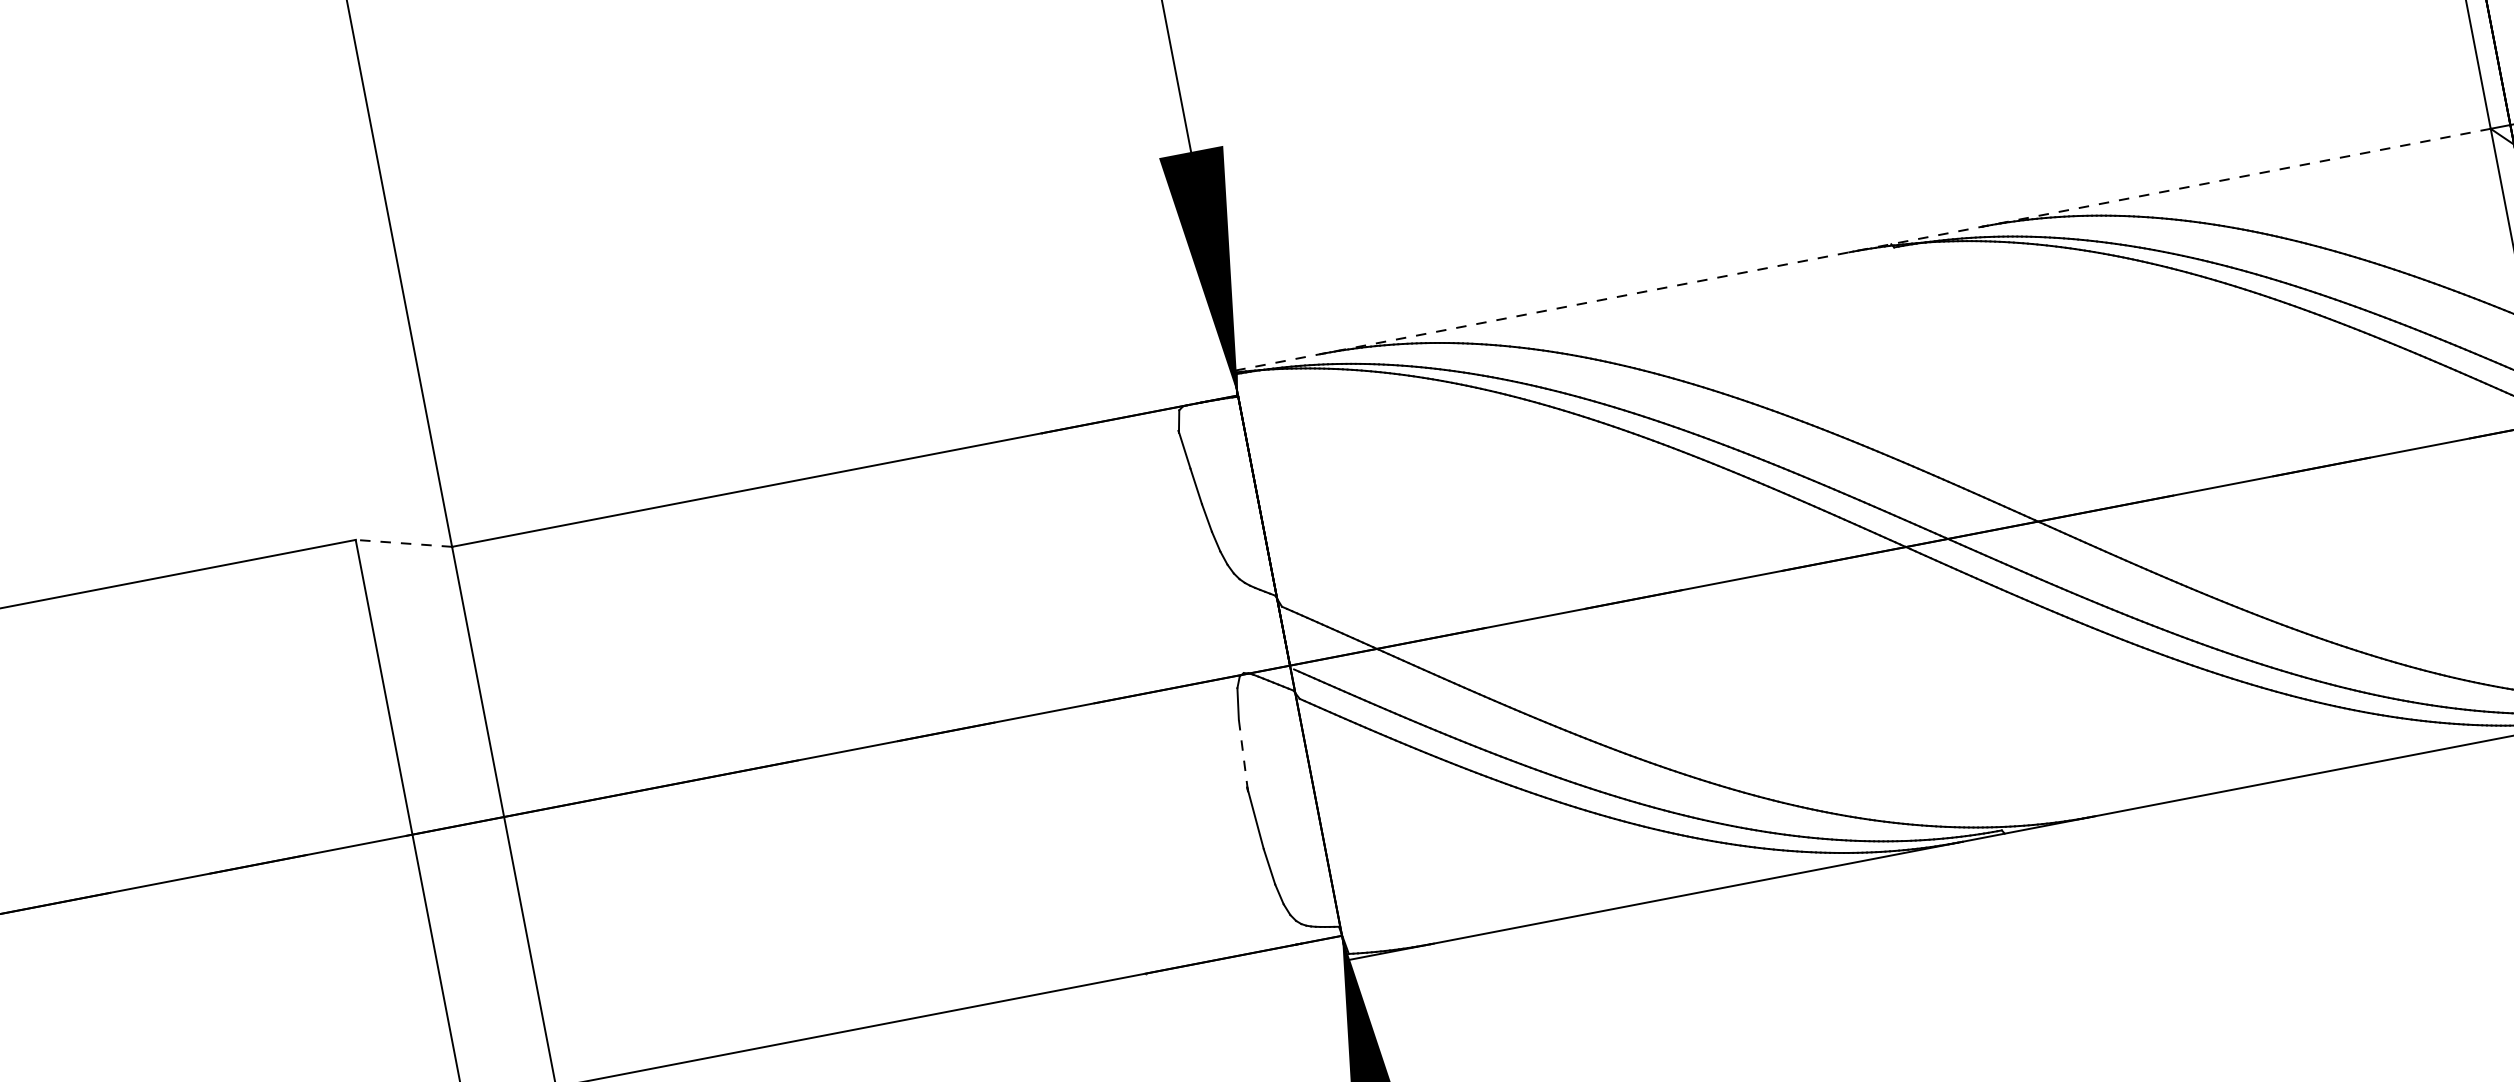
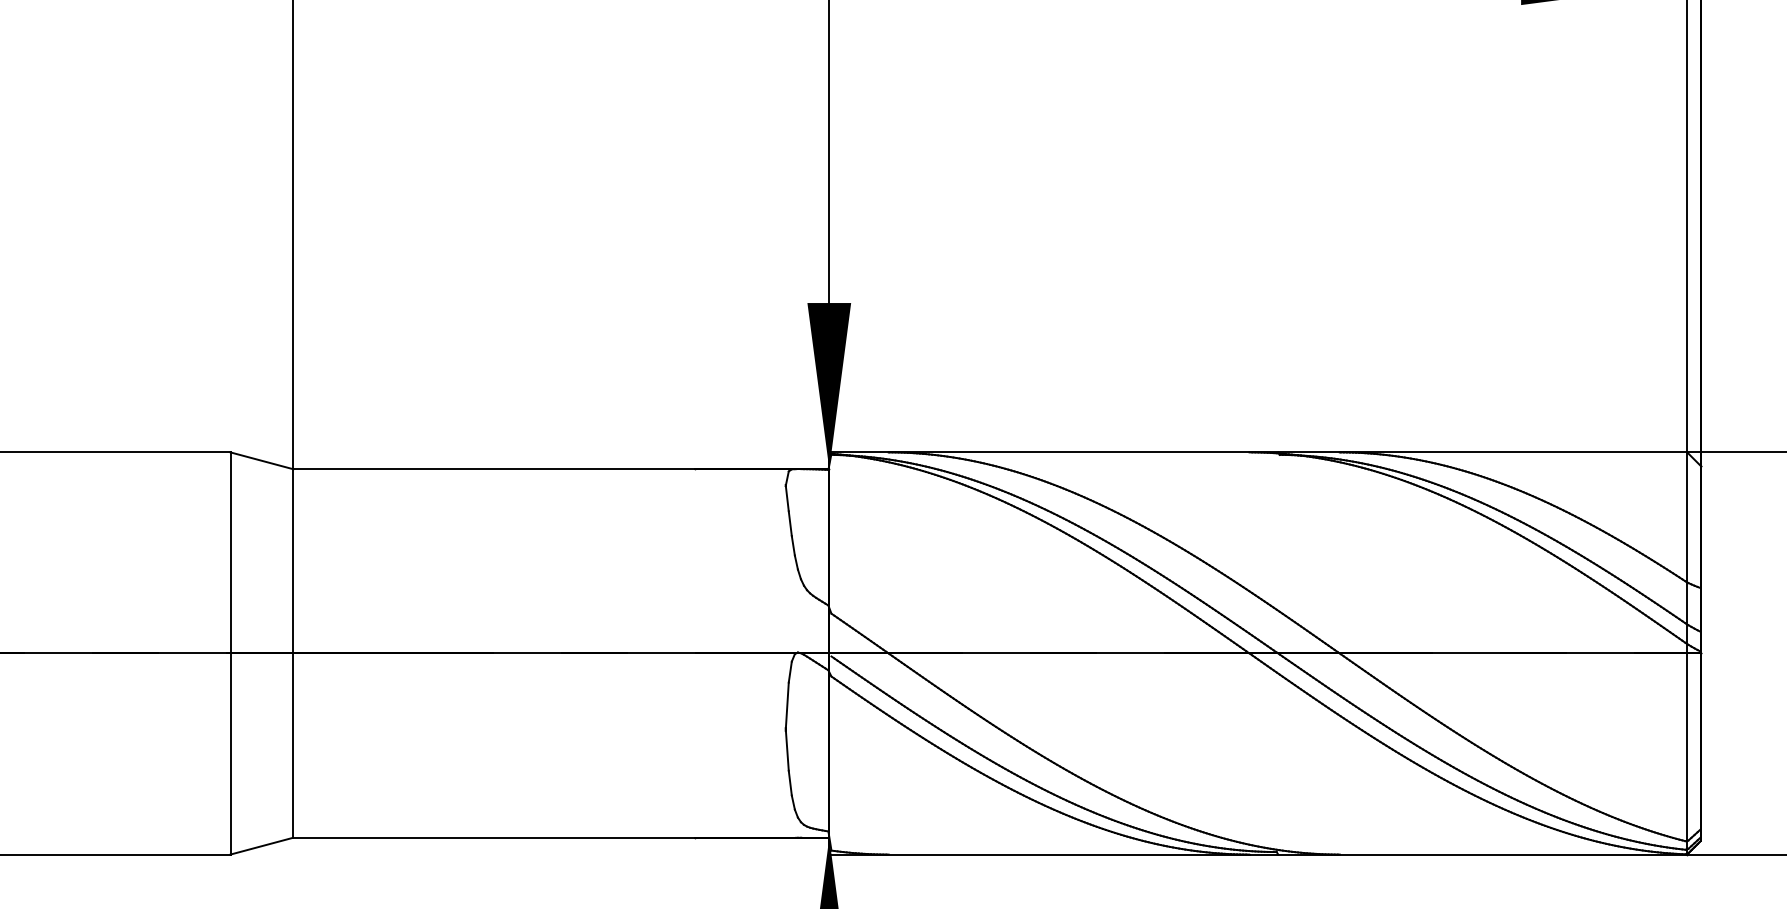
line: (1862, 249) -> (1258, 452), dashed -> solid
line: (403, 543) -> (261, 460), dashed -> solid
line: (1243, 755) -> (787, 706), dashed -> solid

